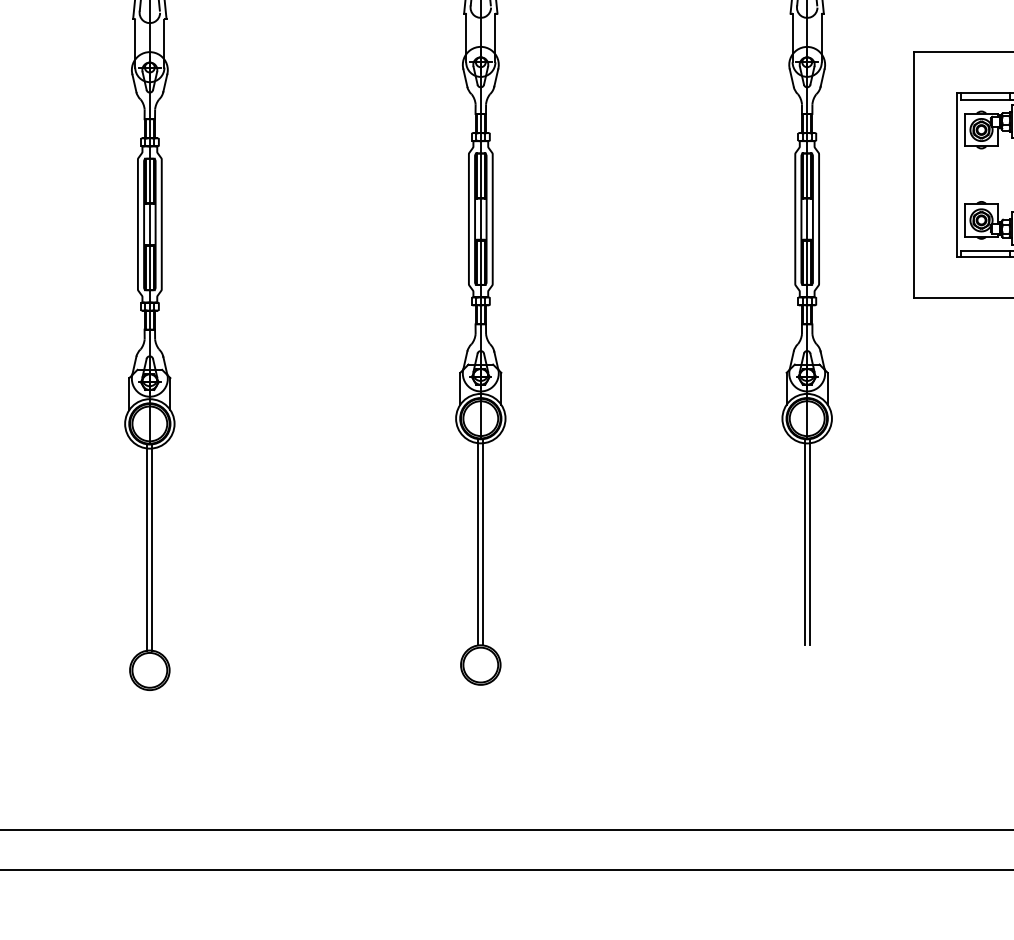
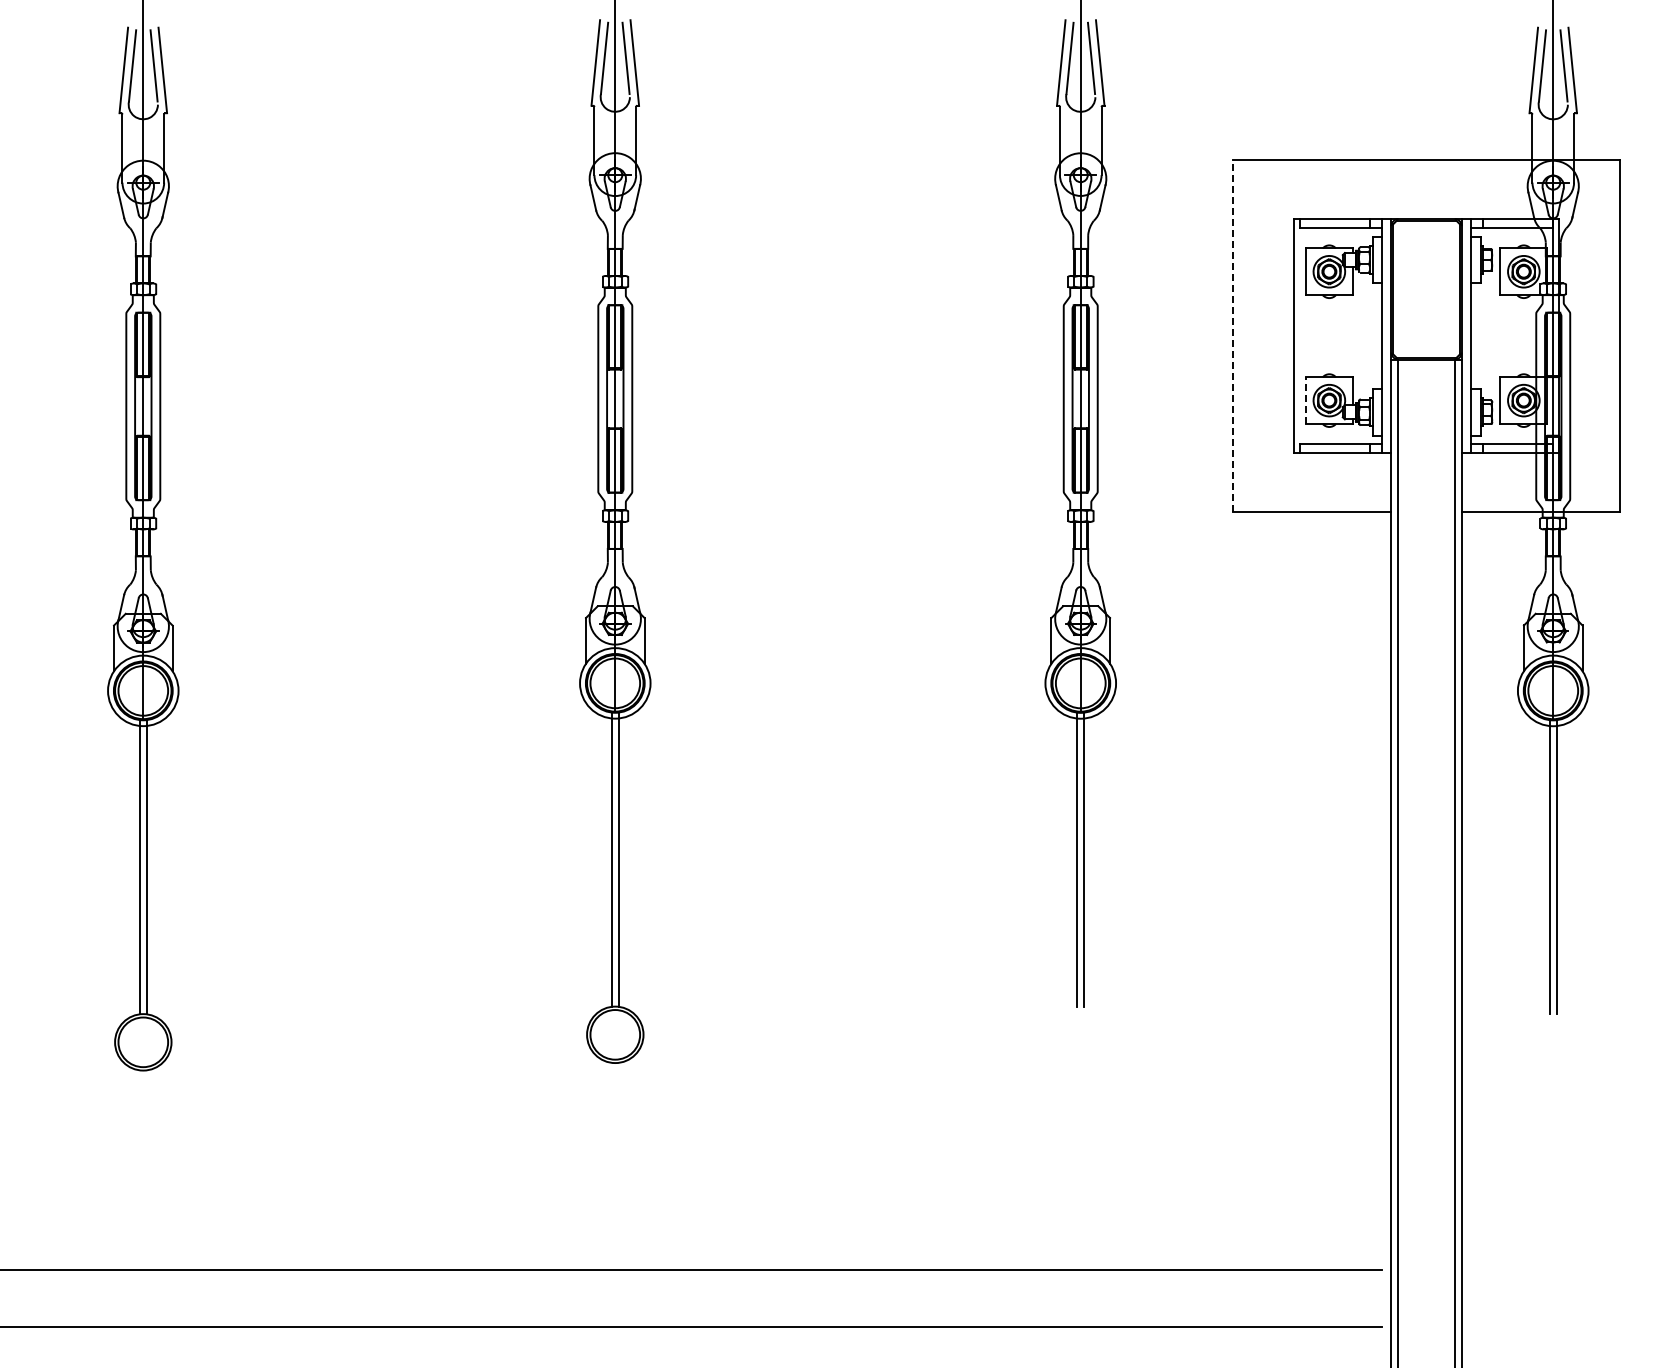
line: (914, 175) -> (1233, 336), solid -> dashed
line: (964, 220) -> (1305, 400), solid -> dashed

